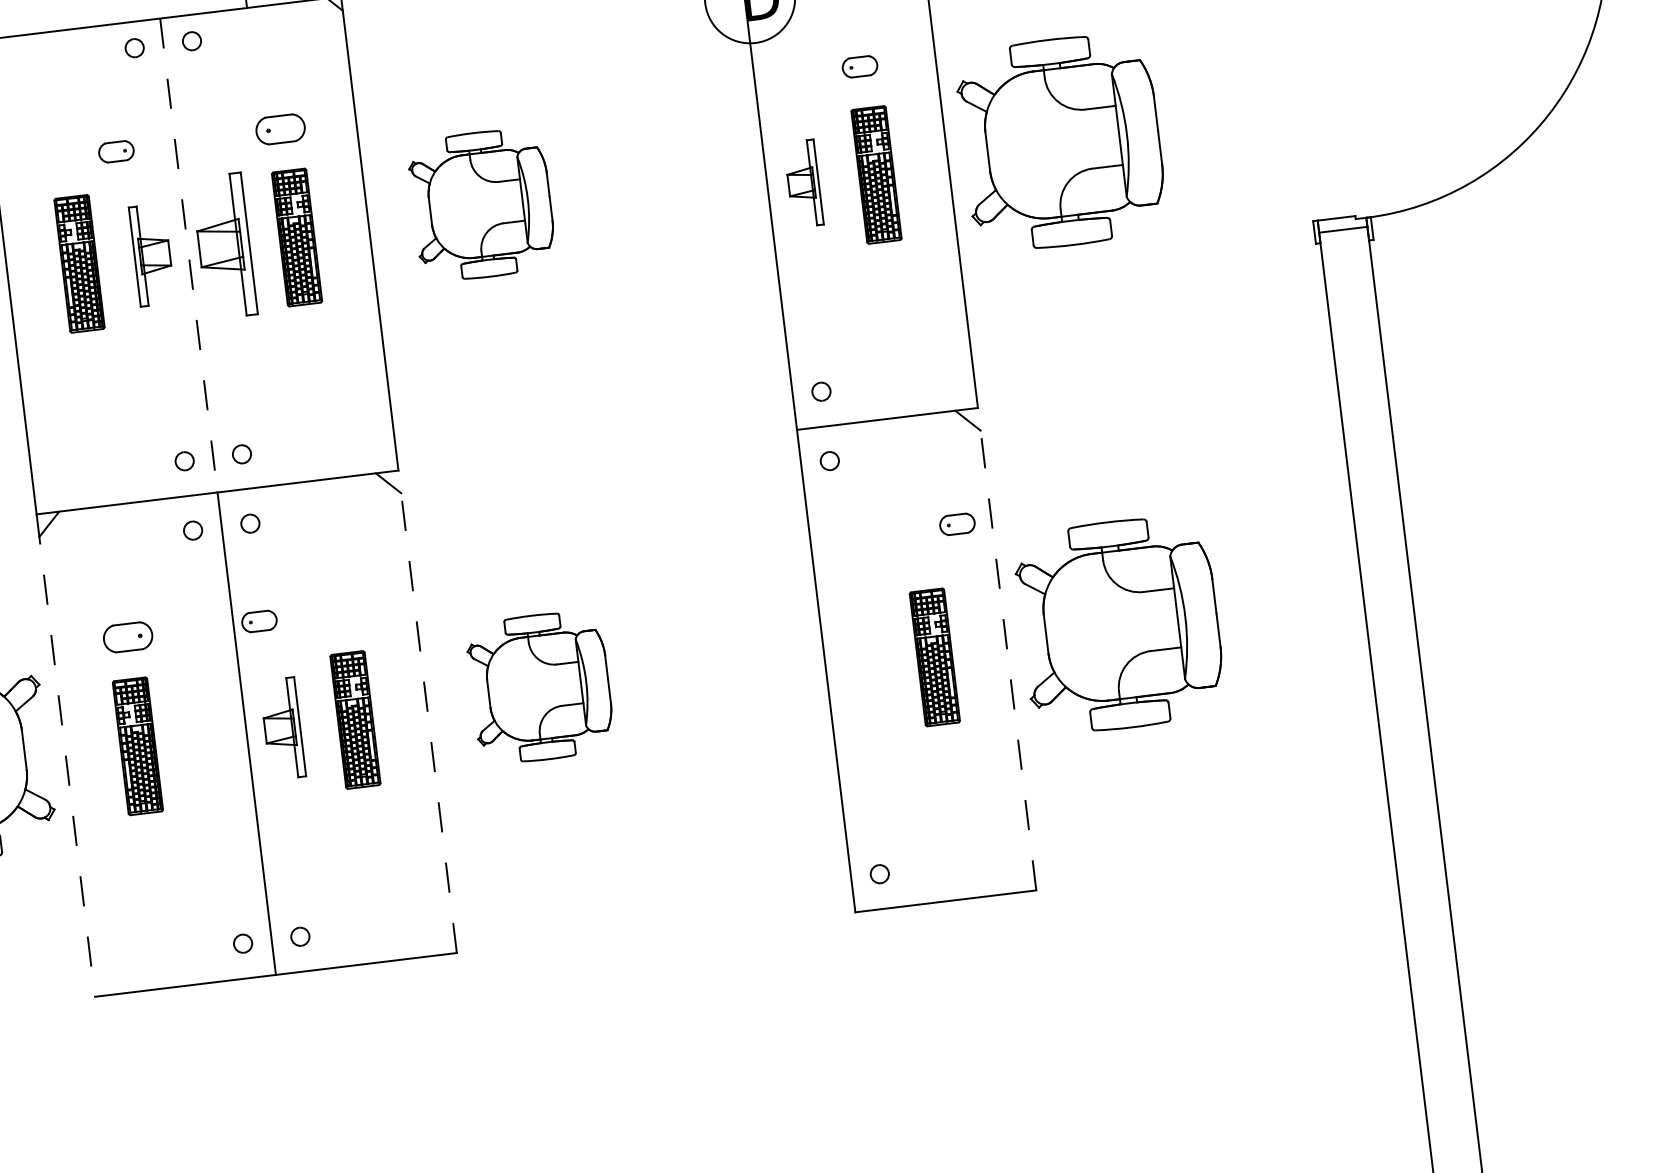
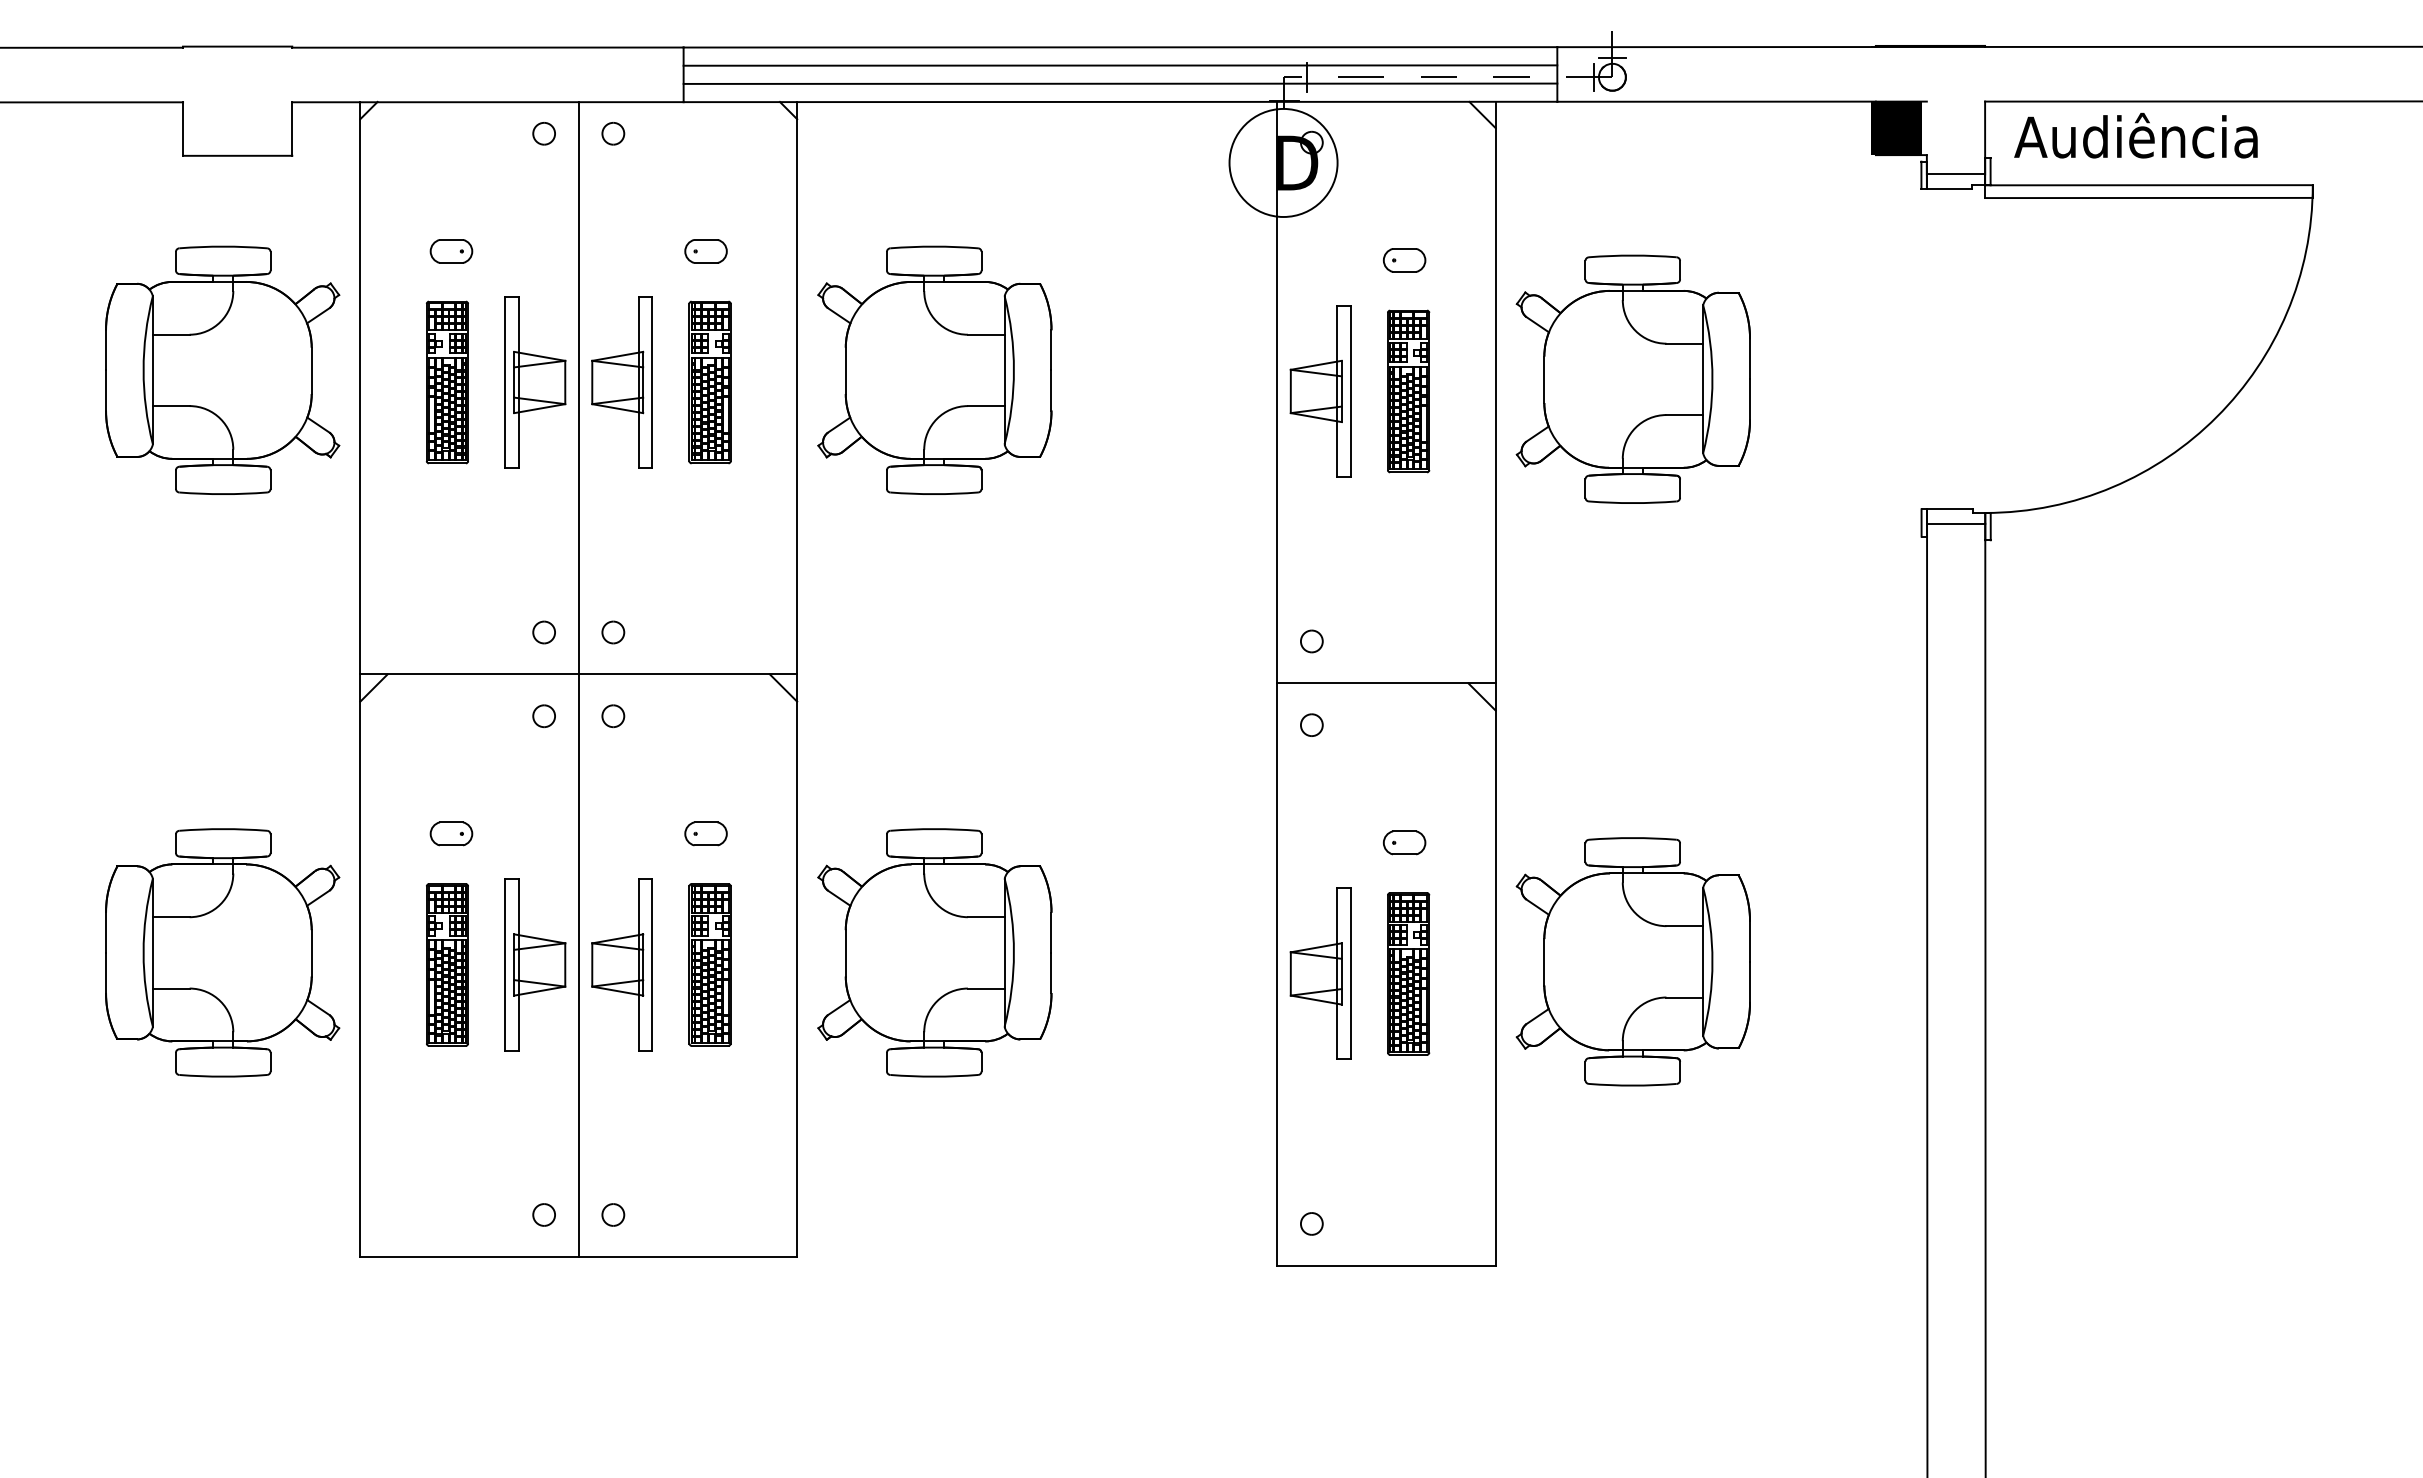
part: (280, 129) -> (705, 251), size x0.71
part: (116, 151) -> (451, 251), moved
part: (803, 183) -> (1320, 391), size x1.67
part: (481, 204) -> (934, 369), size x1.43
part: (152, 255) -> (535, 382), size x1.43
line: (188, 255) -> (578, 388), dashed -> solid
part: (957, 524) -> (1404, 842), moved
part: (258, 621) -> (705, 833), moved
part: (128, 637) -> (451, 833), size x0.71
line: (1006, 649) -> (1495, 974), dashed -> solid
part: (861, 665) -> (1320, 973), added
part: (540, 687) -> (934, 952), size x1.43
line: (427, 711) -> (797, 965), dashed -> solid
part: (282, 728) -> (621, 964), size x1.43
part: (210, 737) -> (535, 964), added
line: (66, 756) -> (360, 966), dashed -> solid

